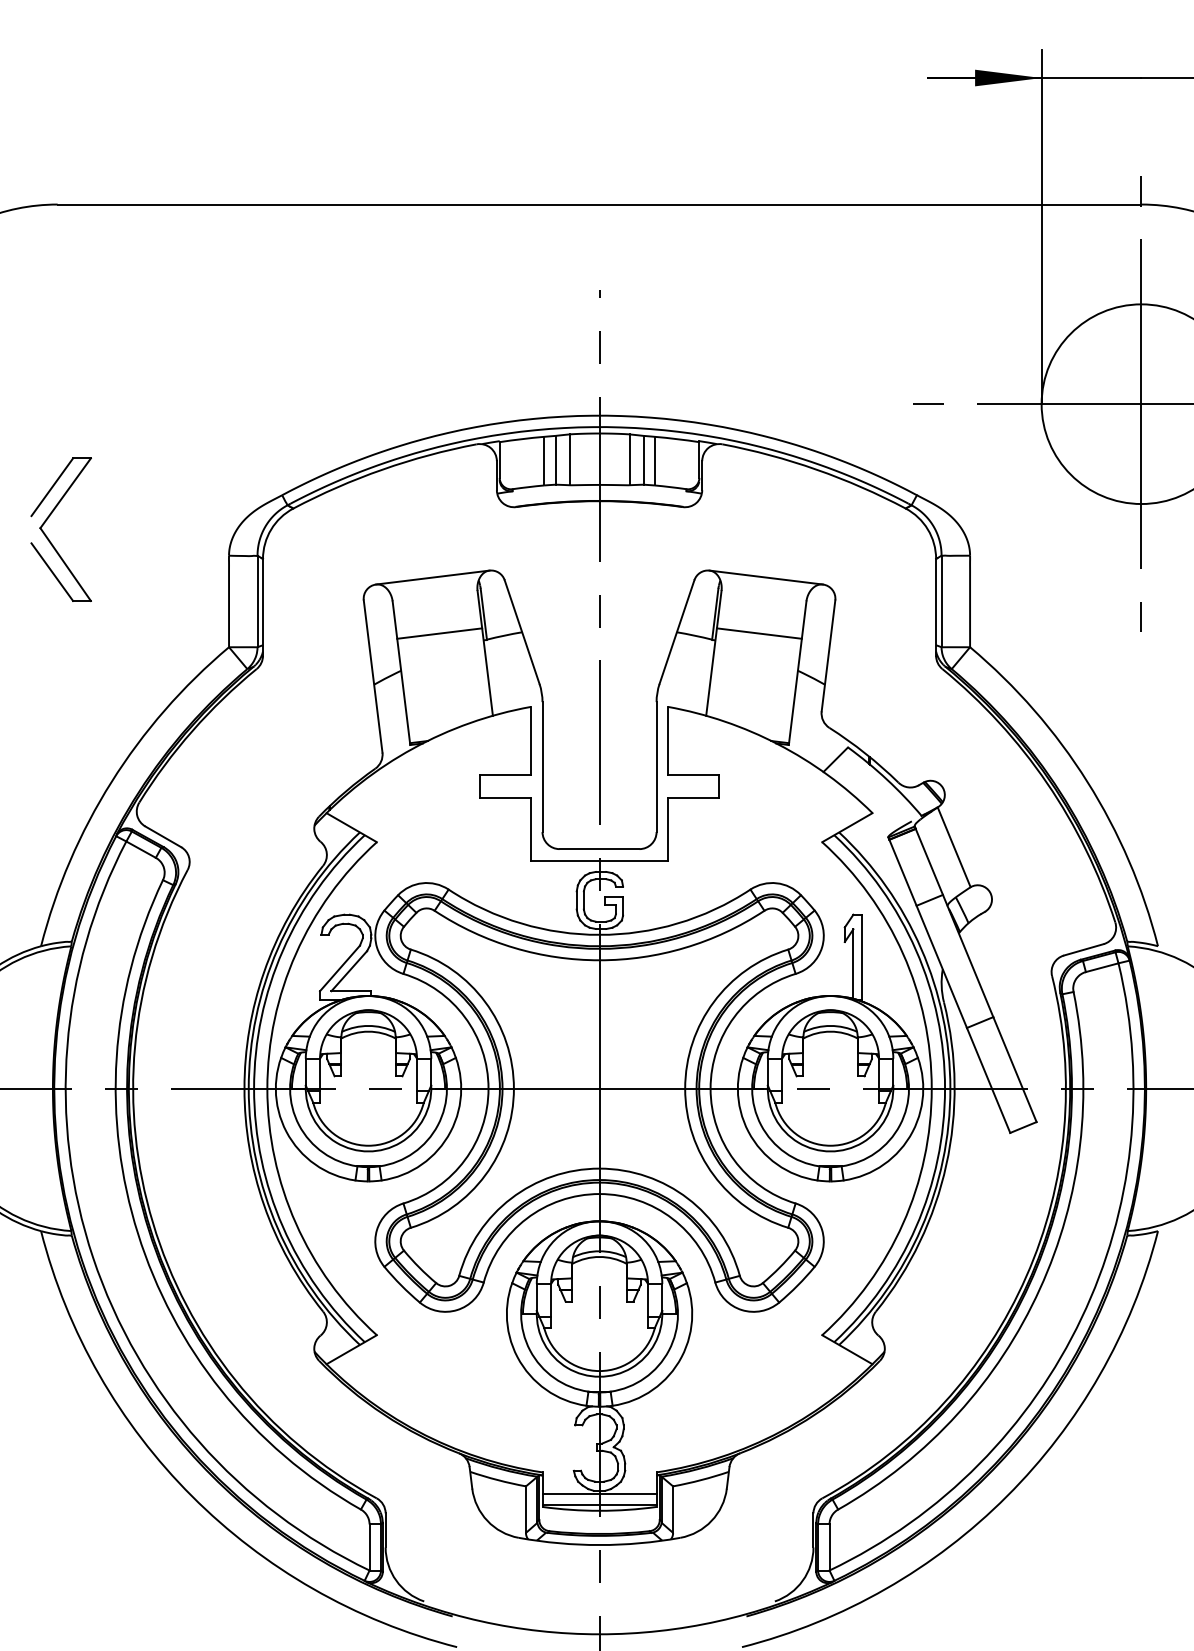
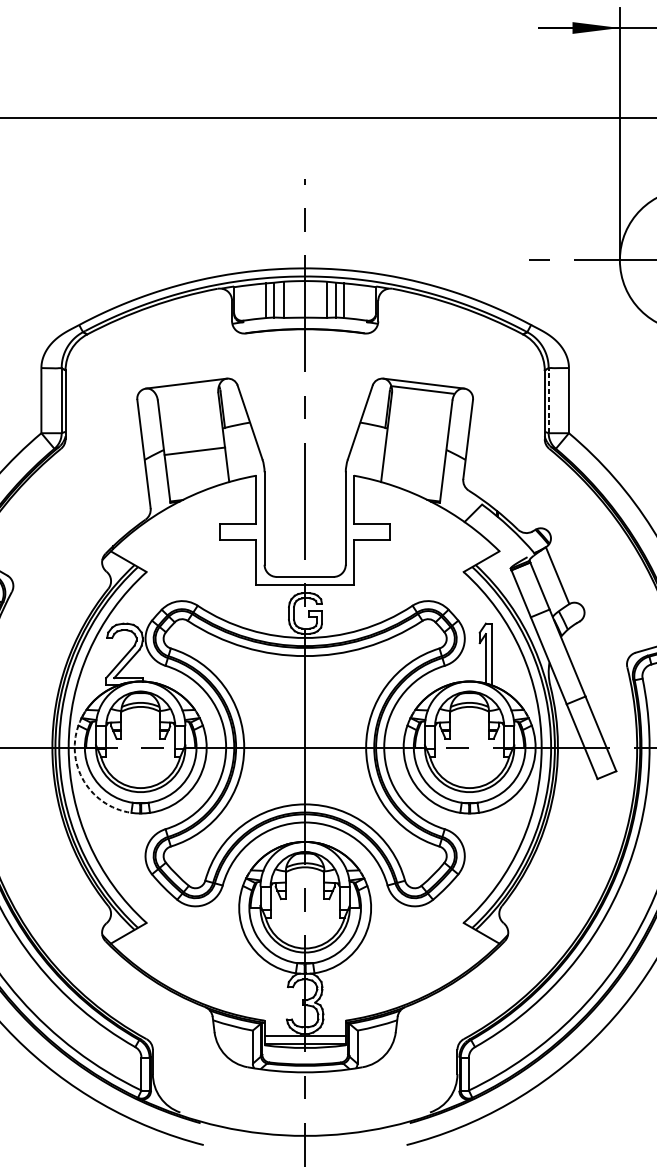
line: (941, 601) -> (548, 400), solid -> dashed
line: (439, 633) -> (194, 451), moved
line: (758, 633) -> (422, 389), moved
arc: (286, 1131) -> (82, 777), solid -> dashed

